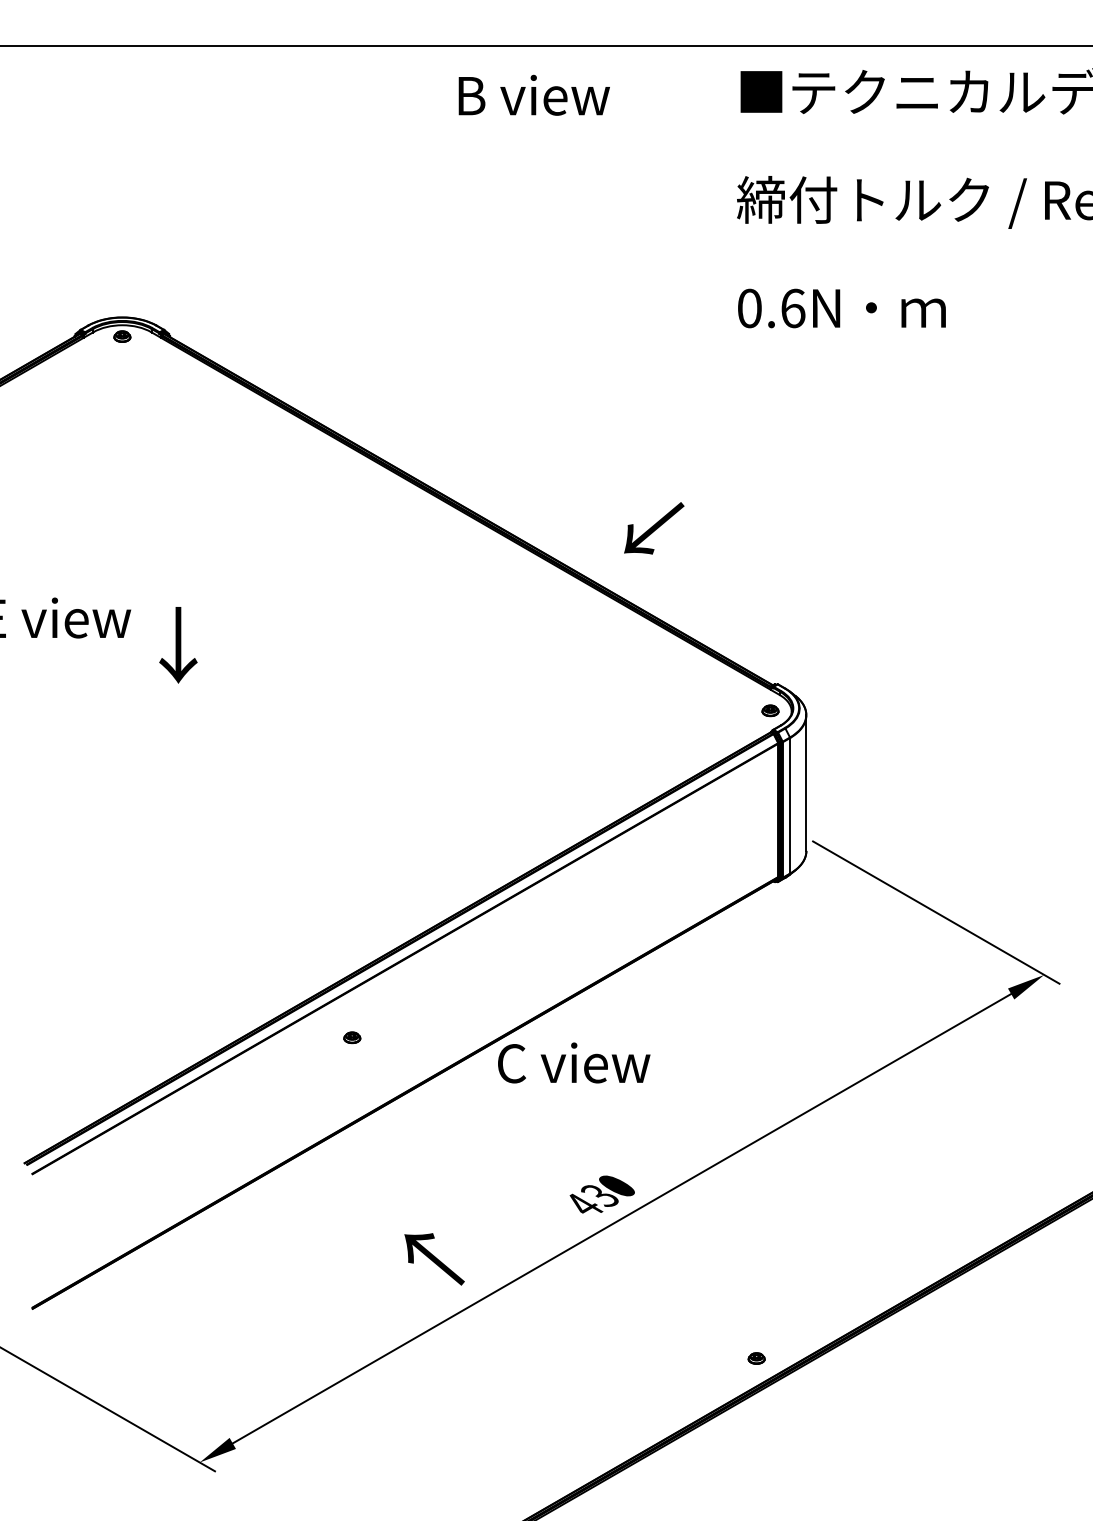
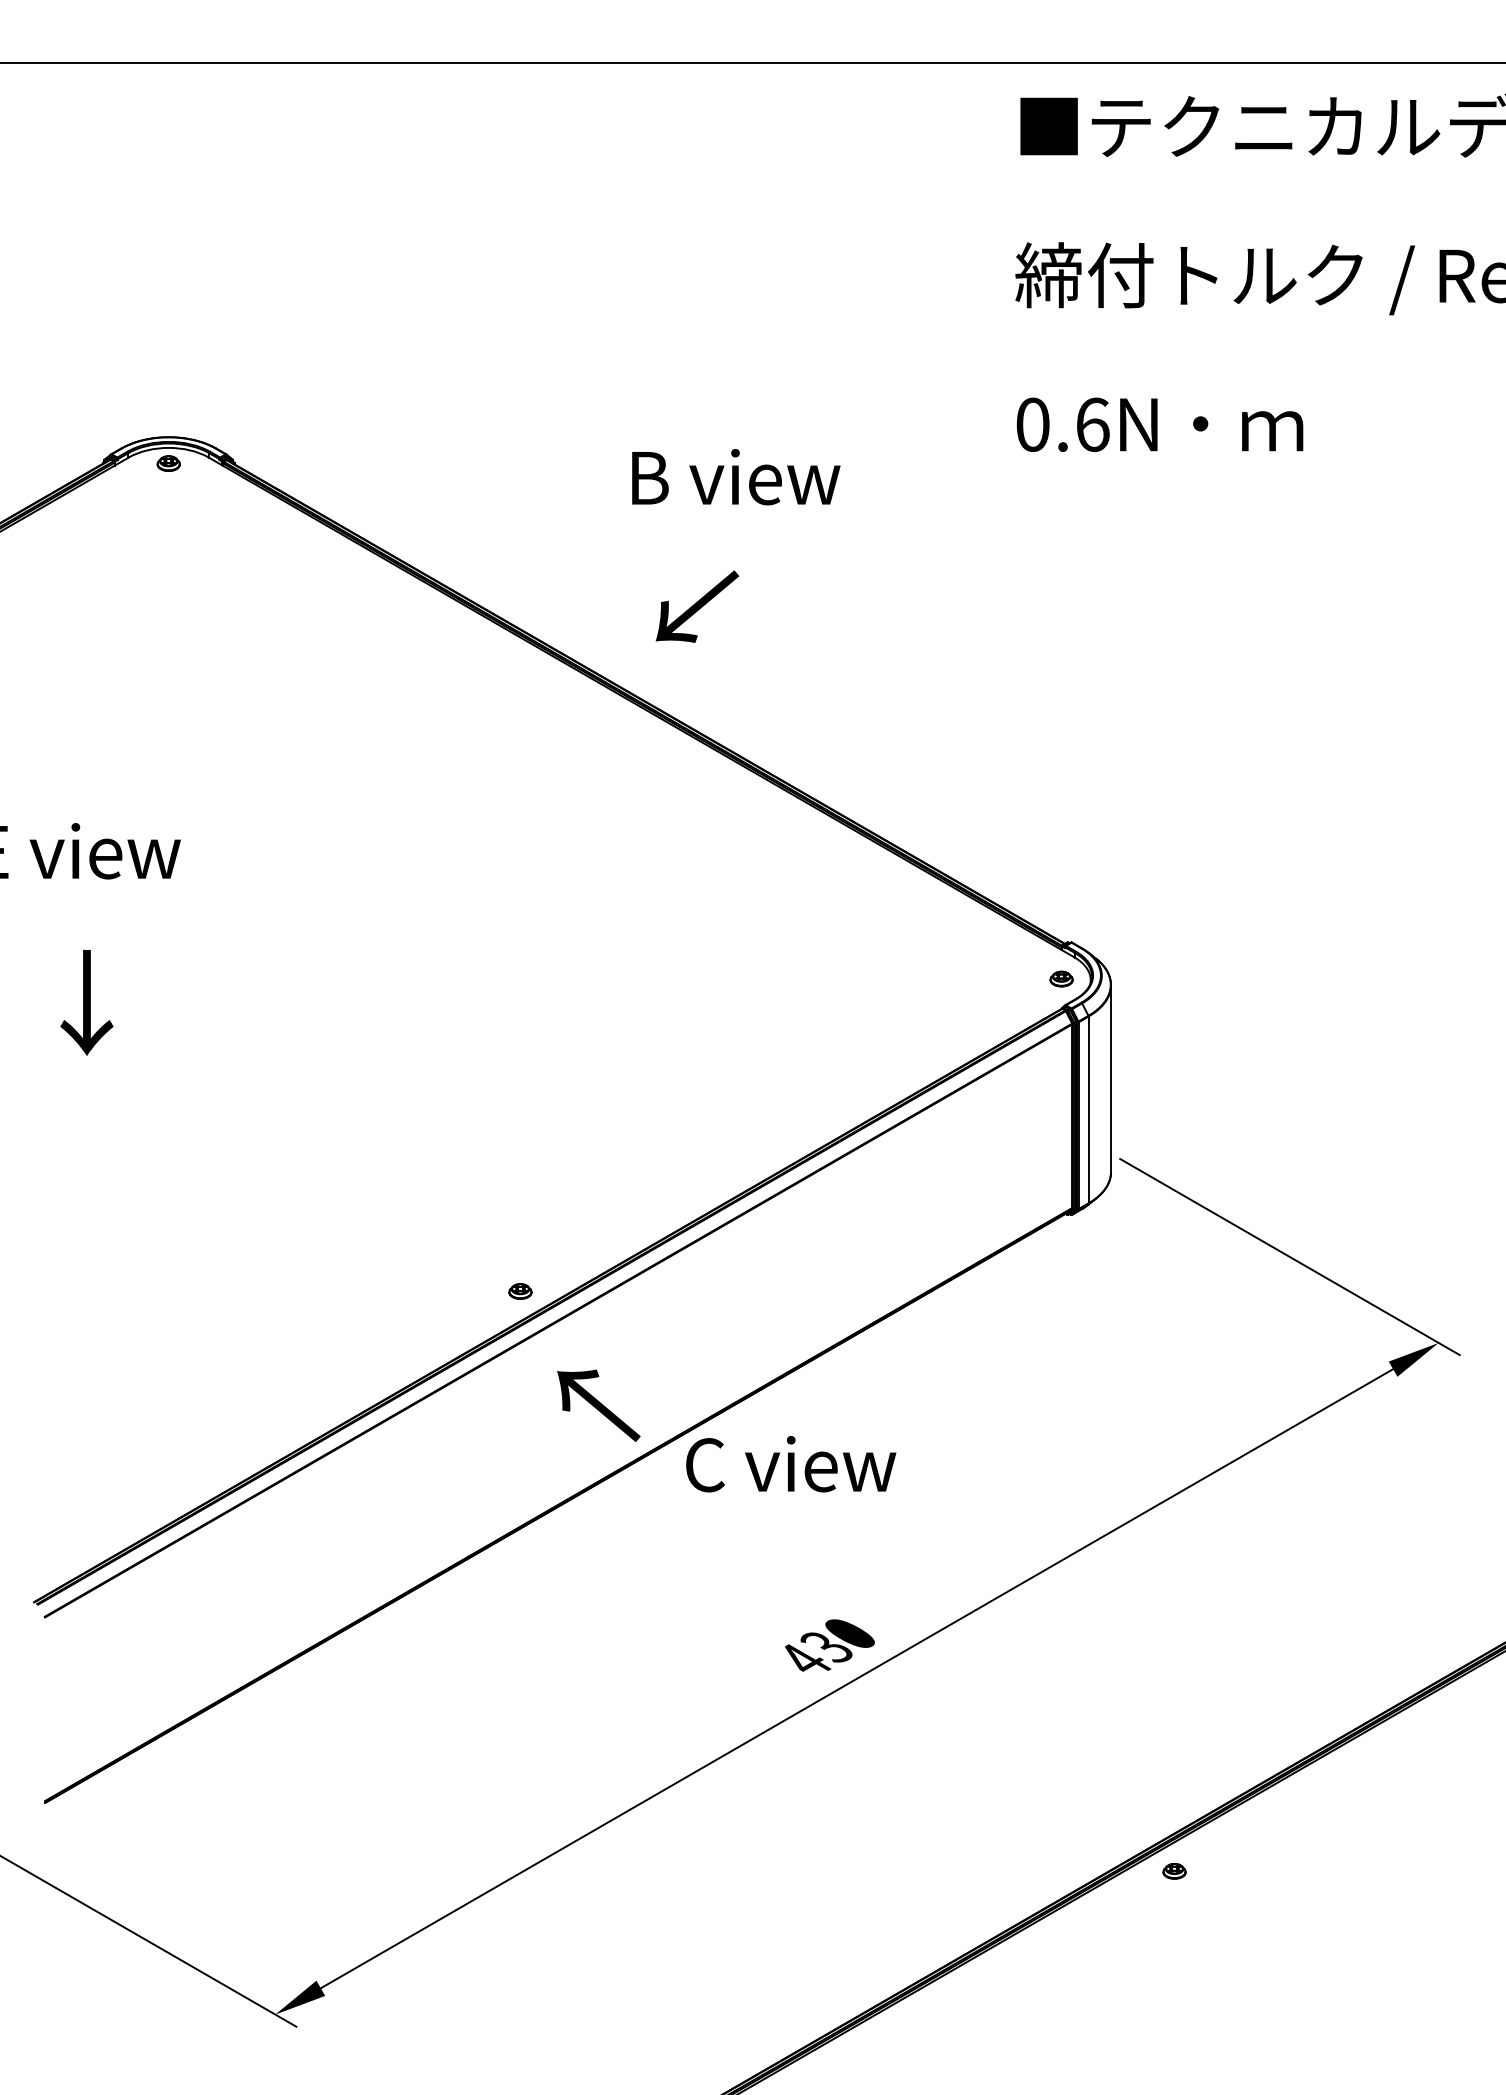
text: (534, 95) -> (736, 477), moved
text: (654, 528) -> (697, 606), moved
text: (178, 645) -> (86, 1002), moved
part: (352, 1037) -> (520, 1291), moved
text: (434, 1259) -> (598, 1405), moved
part: (756, 1358) -> (1174, 1871), moved

